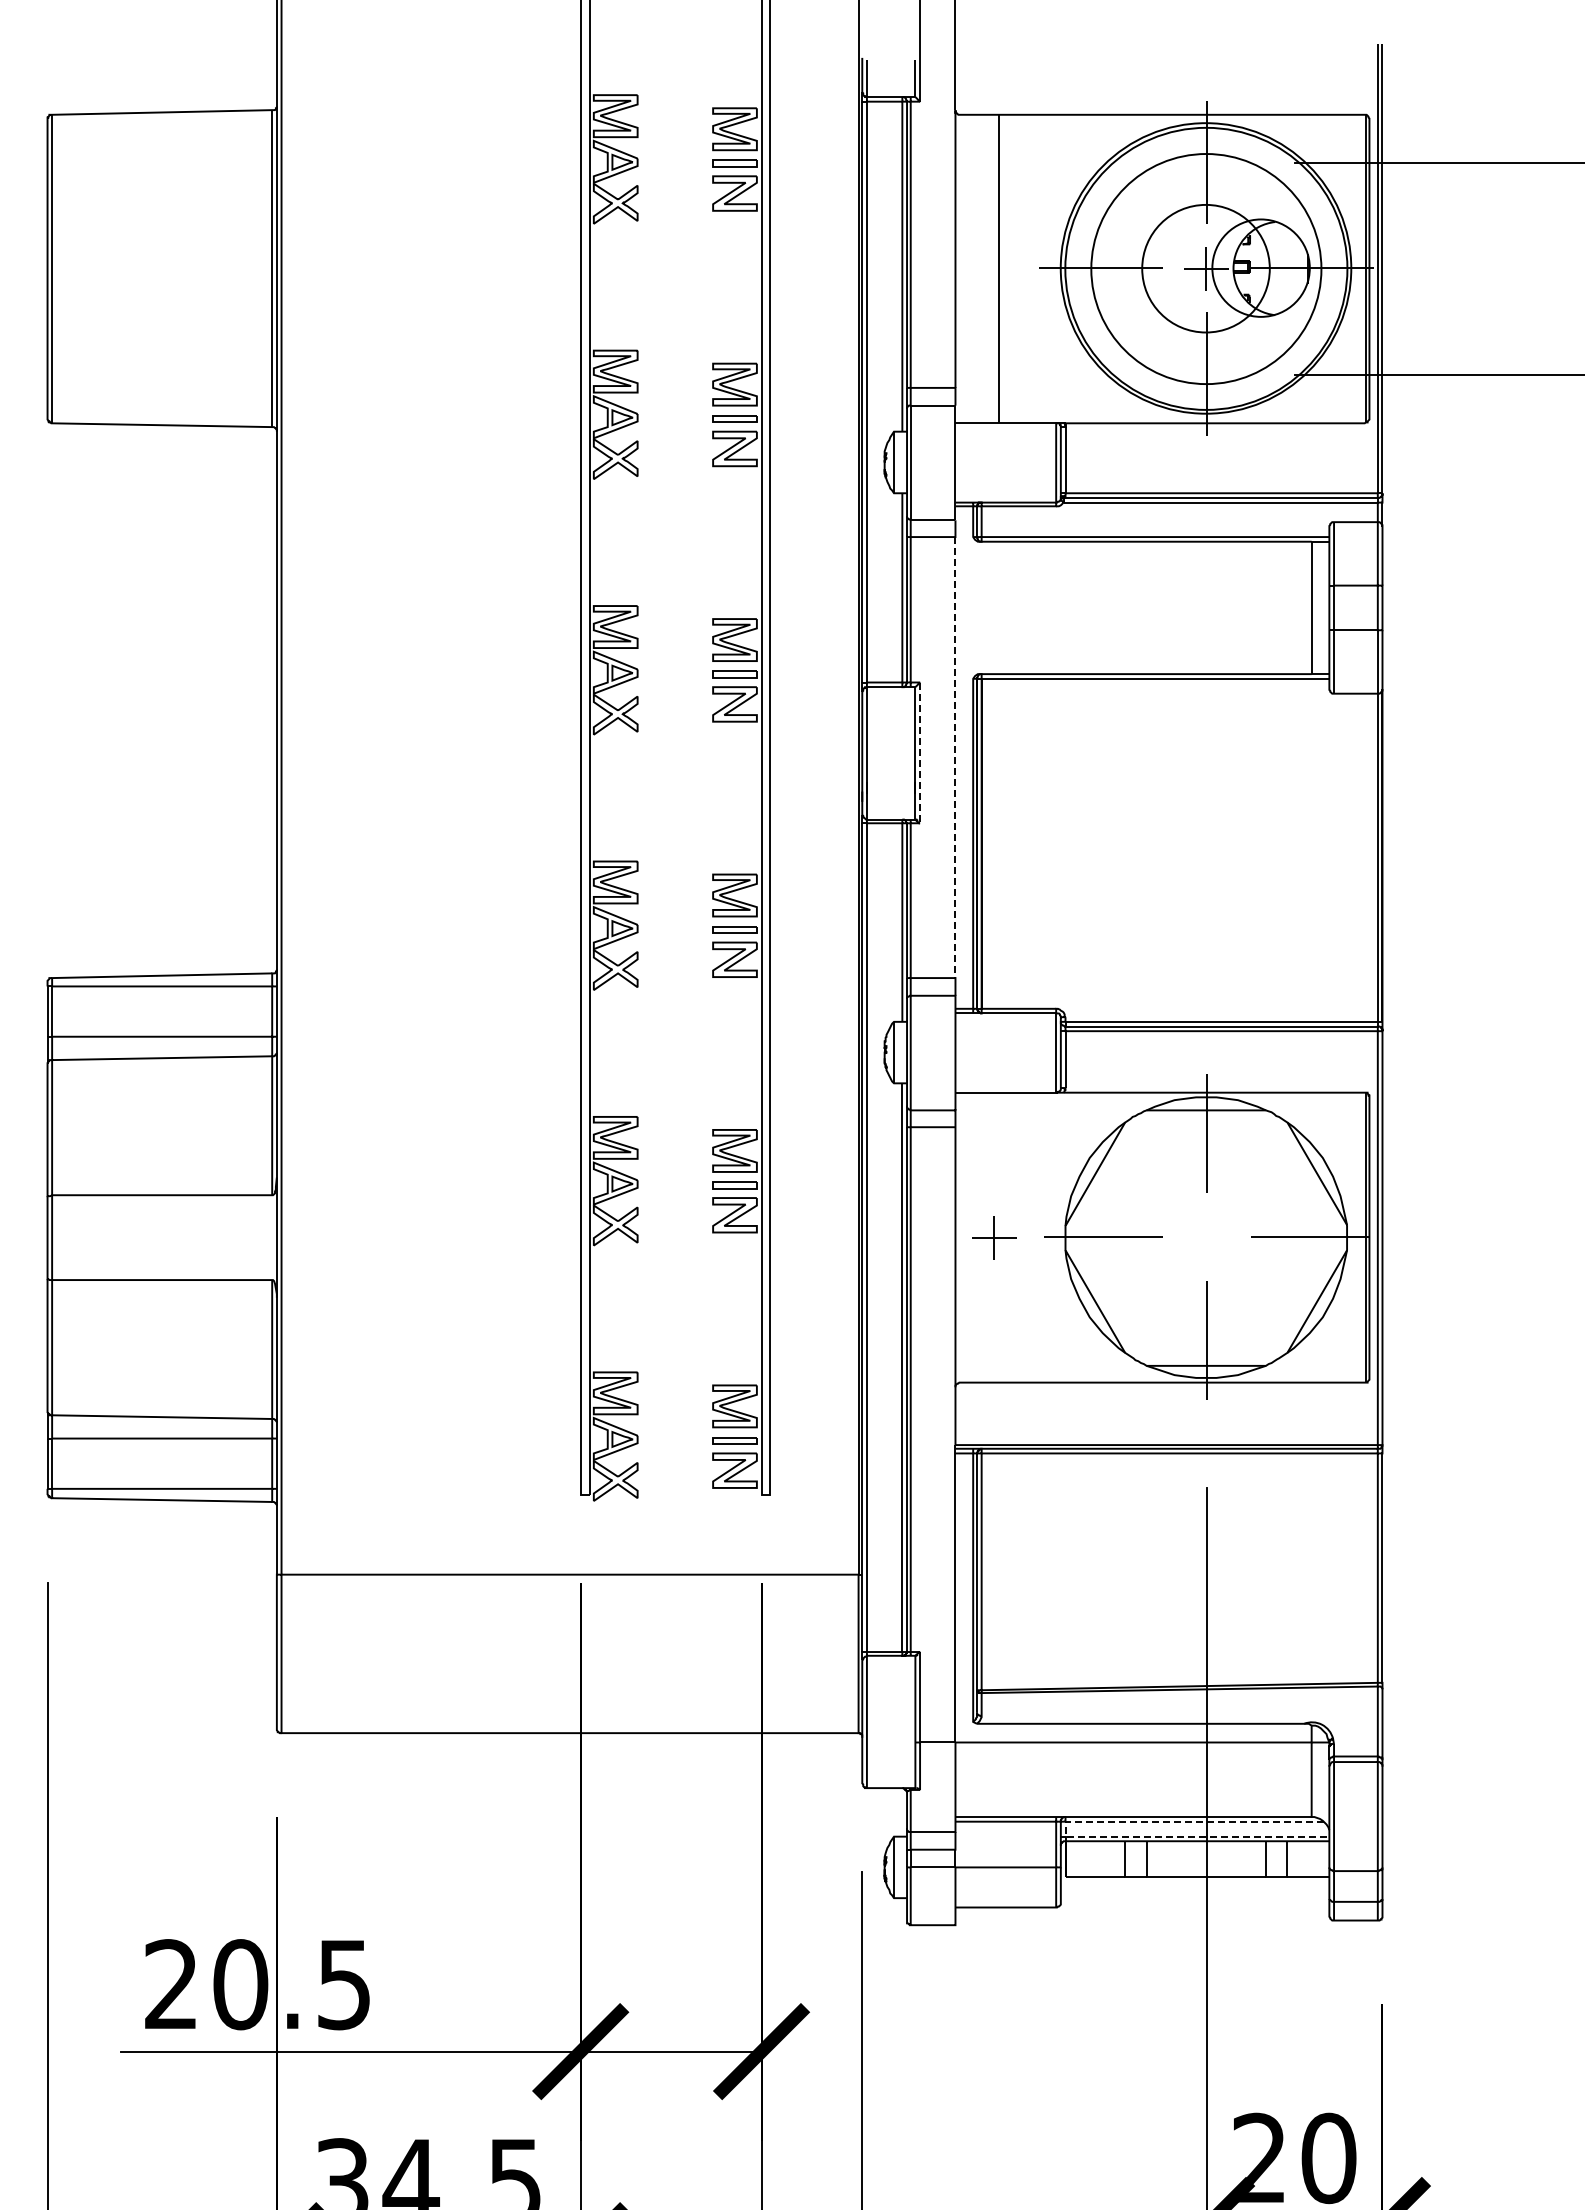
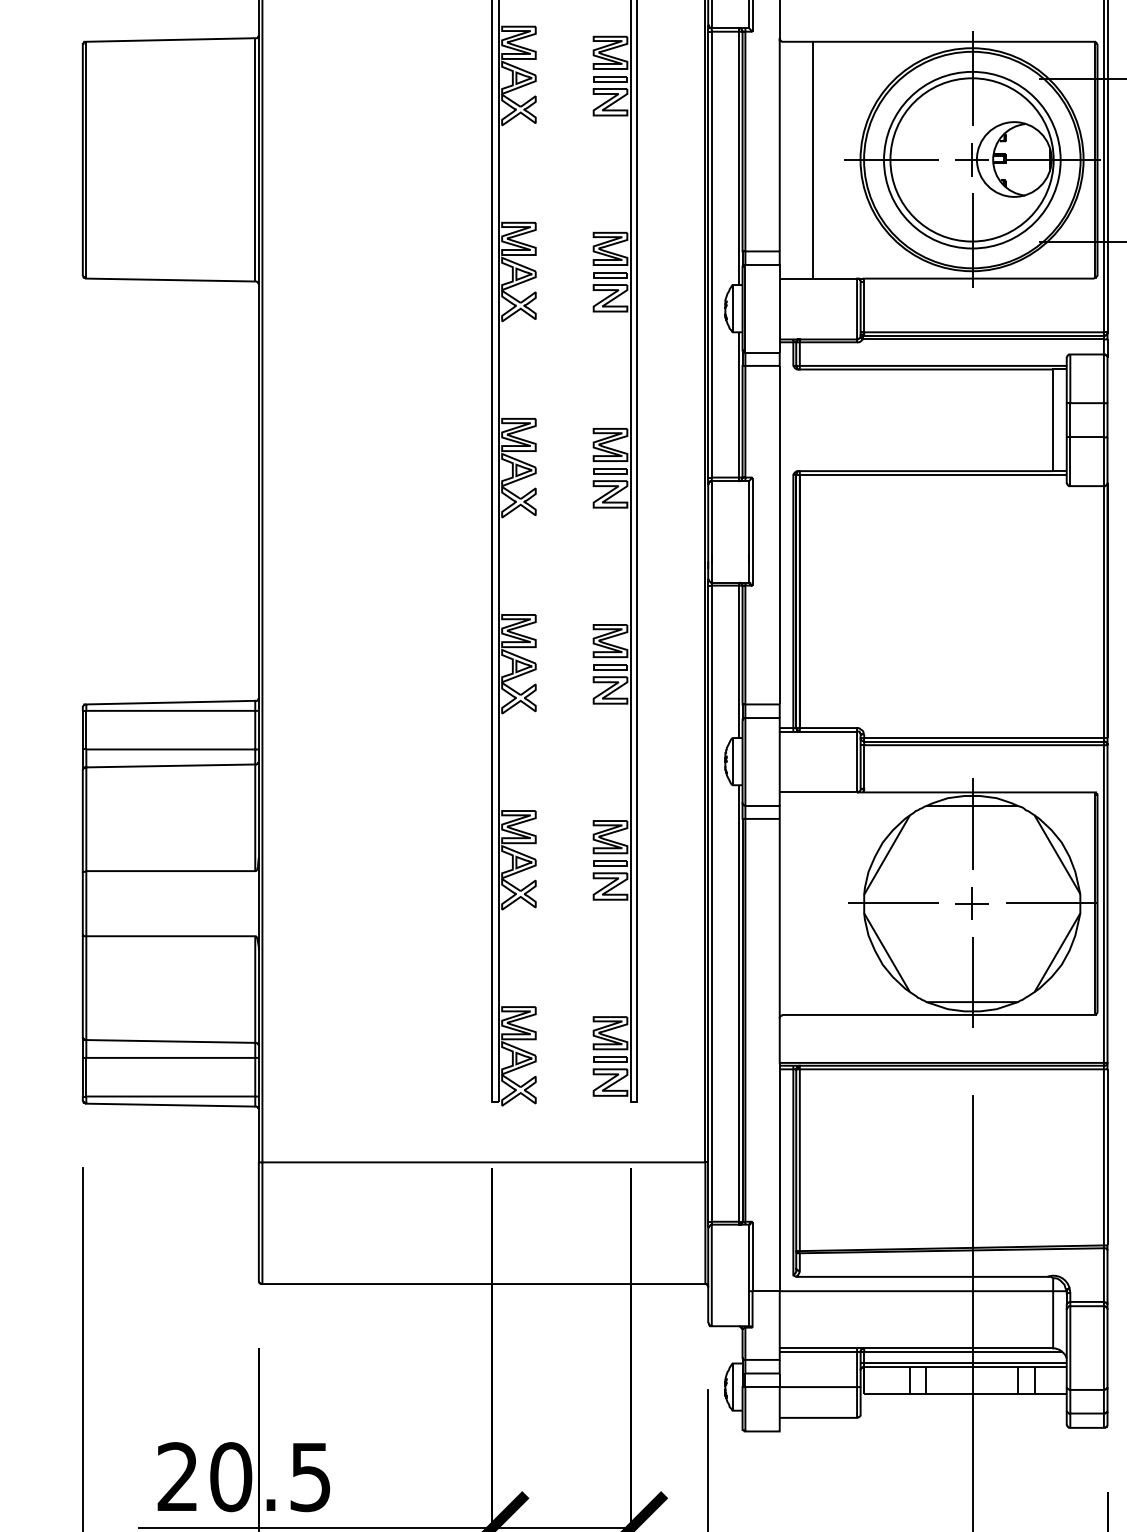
circle: (1205, 268) -> (971, 159), size x1.67
line: (920, 753) -> (752, 532), dashed -> solid
line: (955, 757) -> (779, 535), dashed -> solid
part: (994, 1237) -> (972, 903), moved
line: (1065, 1831) -> (864, 1359), dashed -> solid

